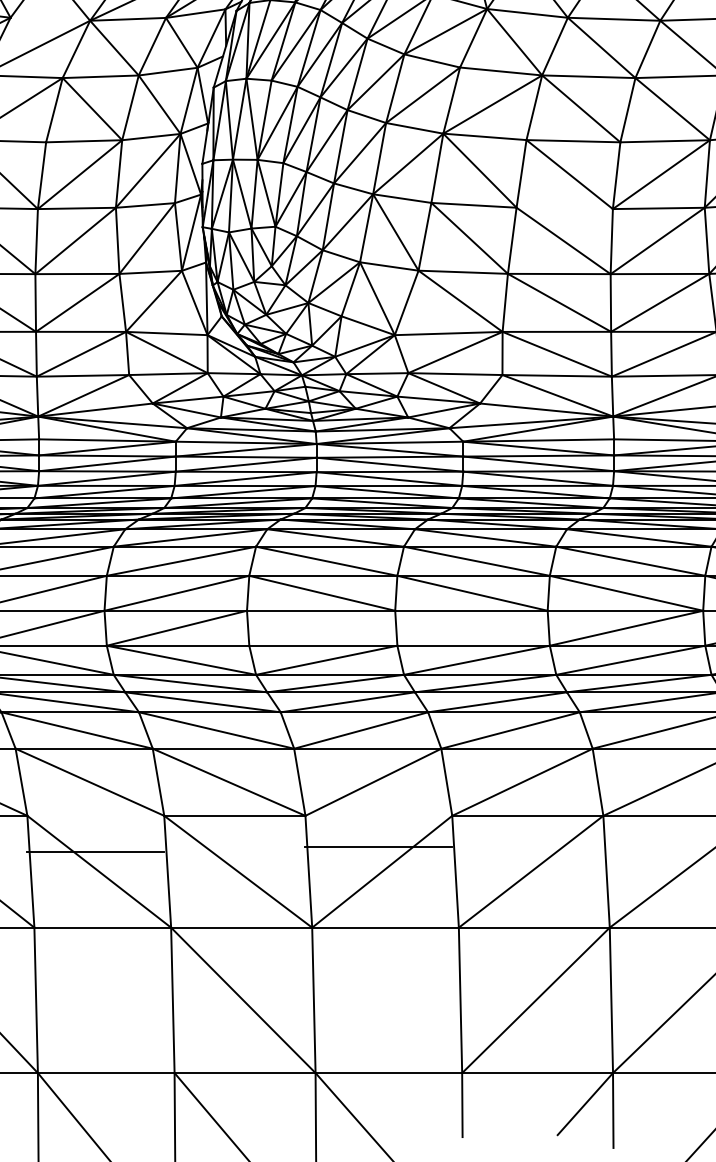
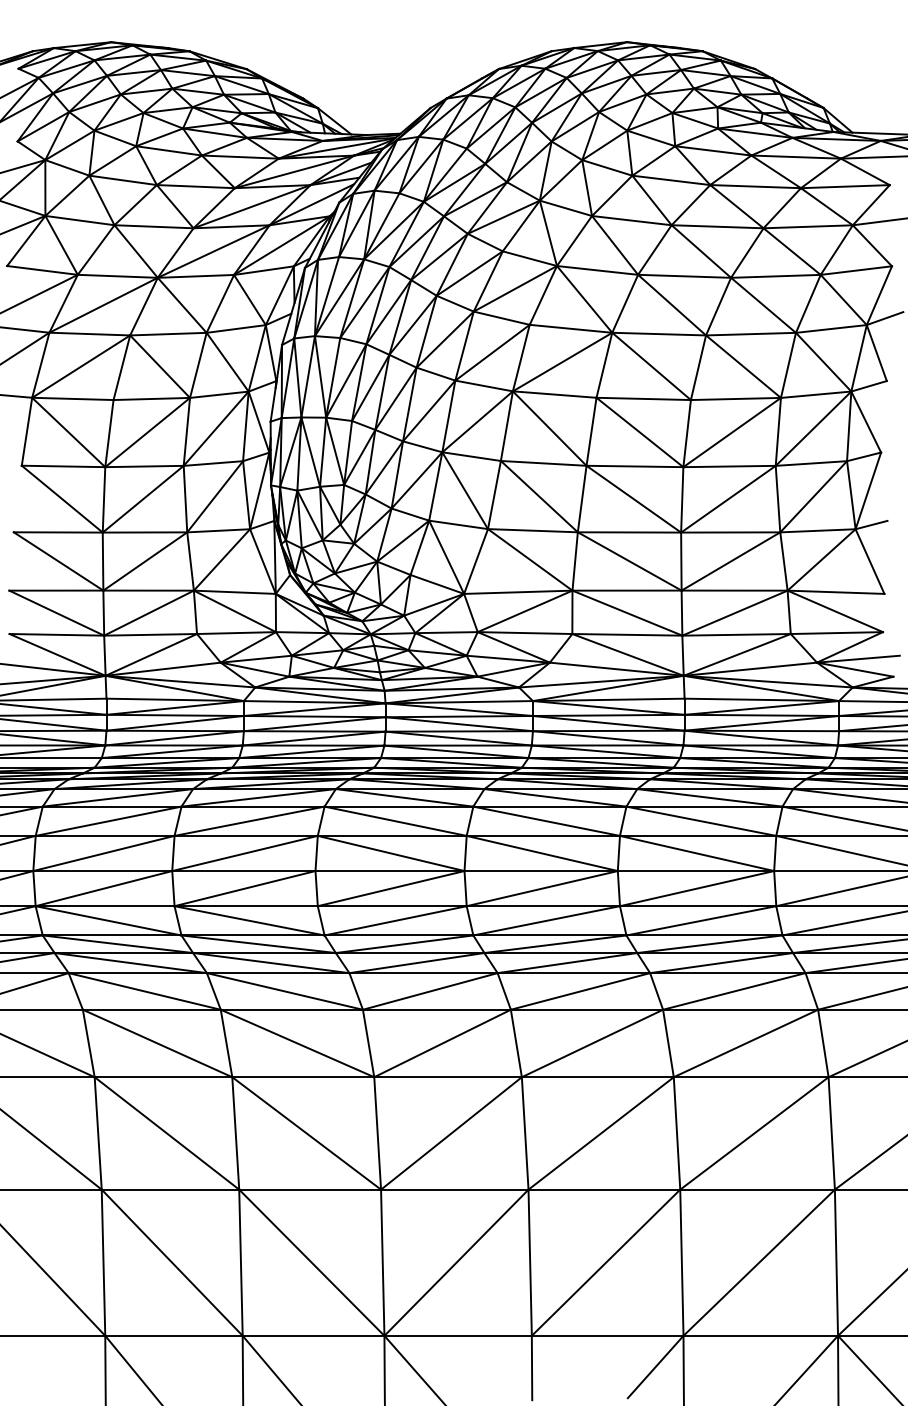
line: (50, 18) -> (117, 275), added
line: (564, 208) -> (634, 466), added
line: (321, 628) -> (390, 888), added
line: (471, 628) -> (541, 888), added
line: (378, 846) -> (447, 1077), moved
line: (95, 851) -> (163, 1077), moved
line: (103, 1000) -> (171, 1262), added
line: (387, 1000) -> (456, 1262), added

